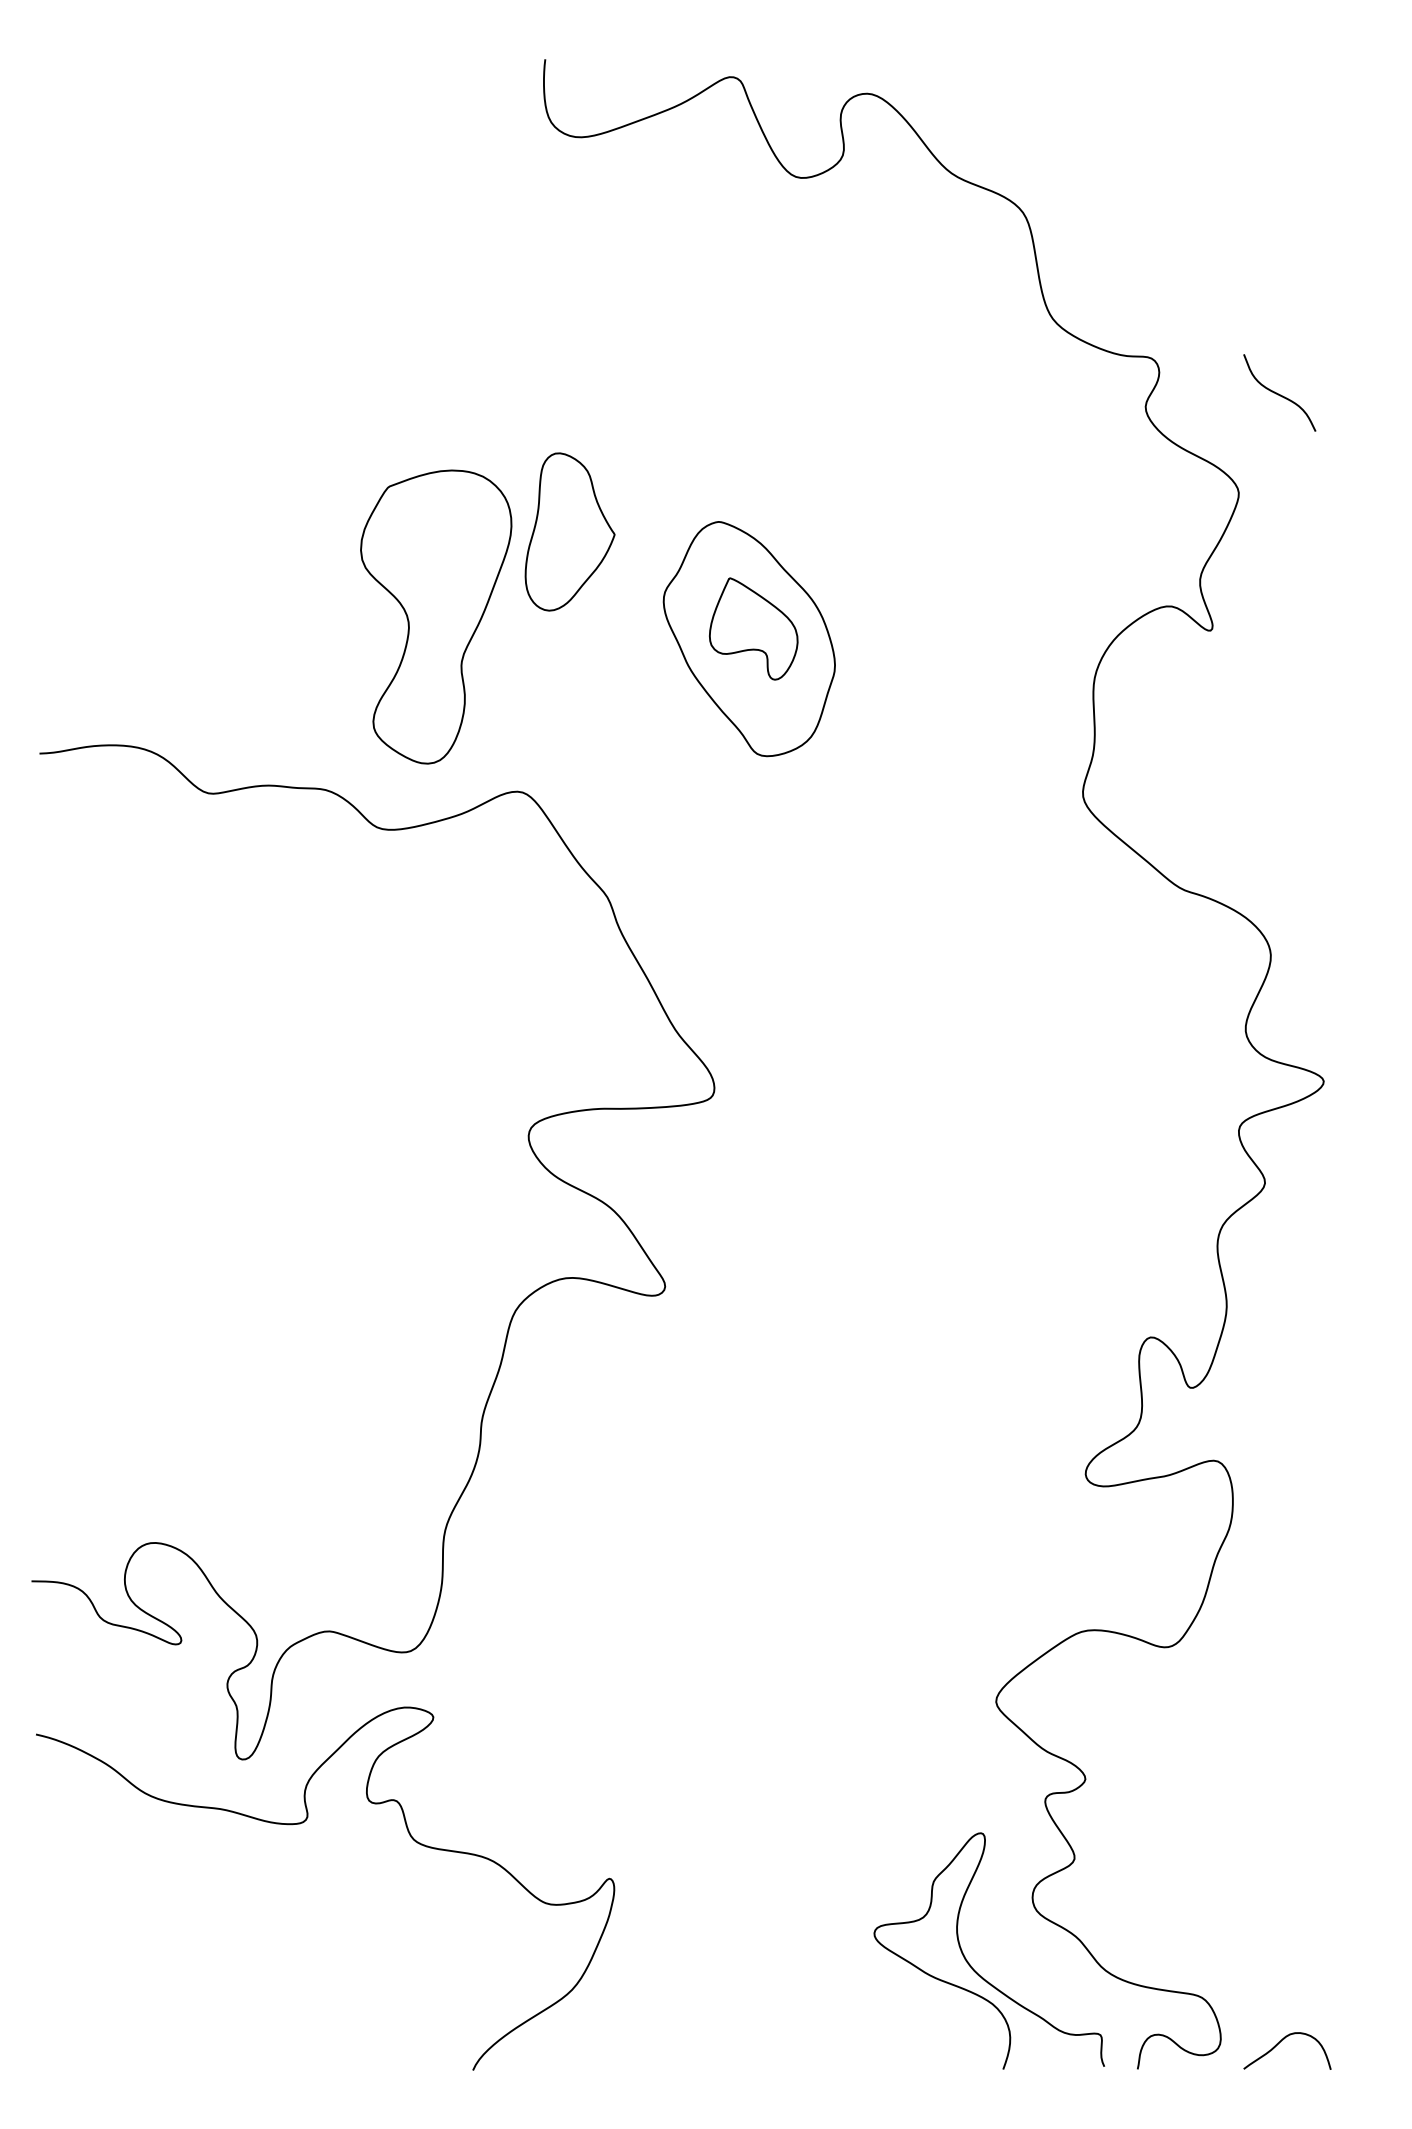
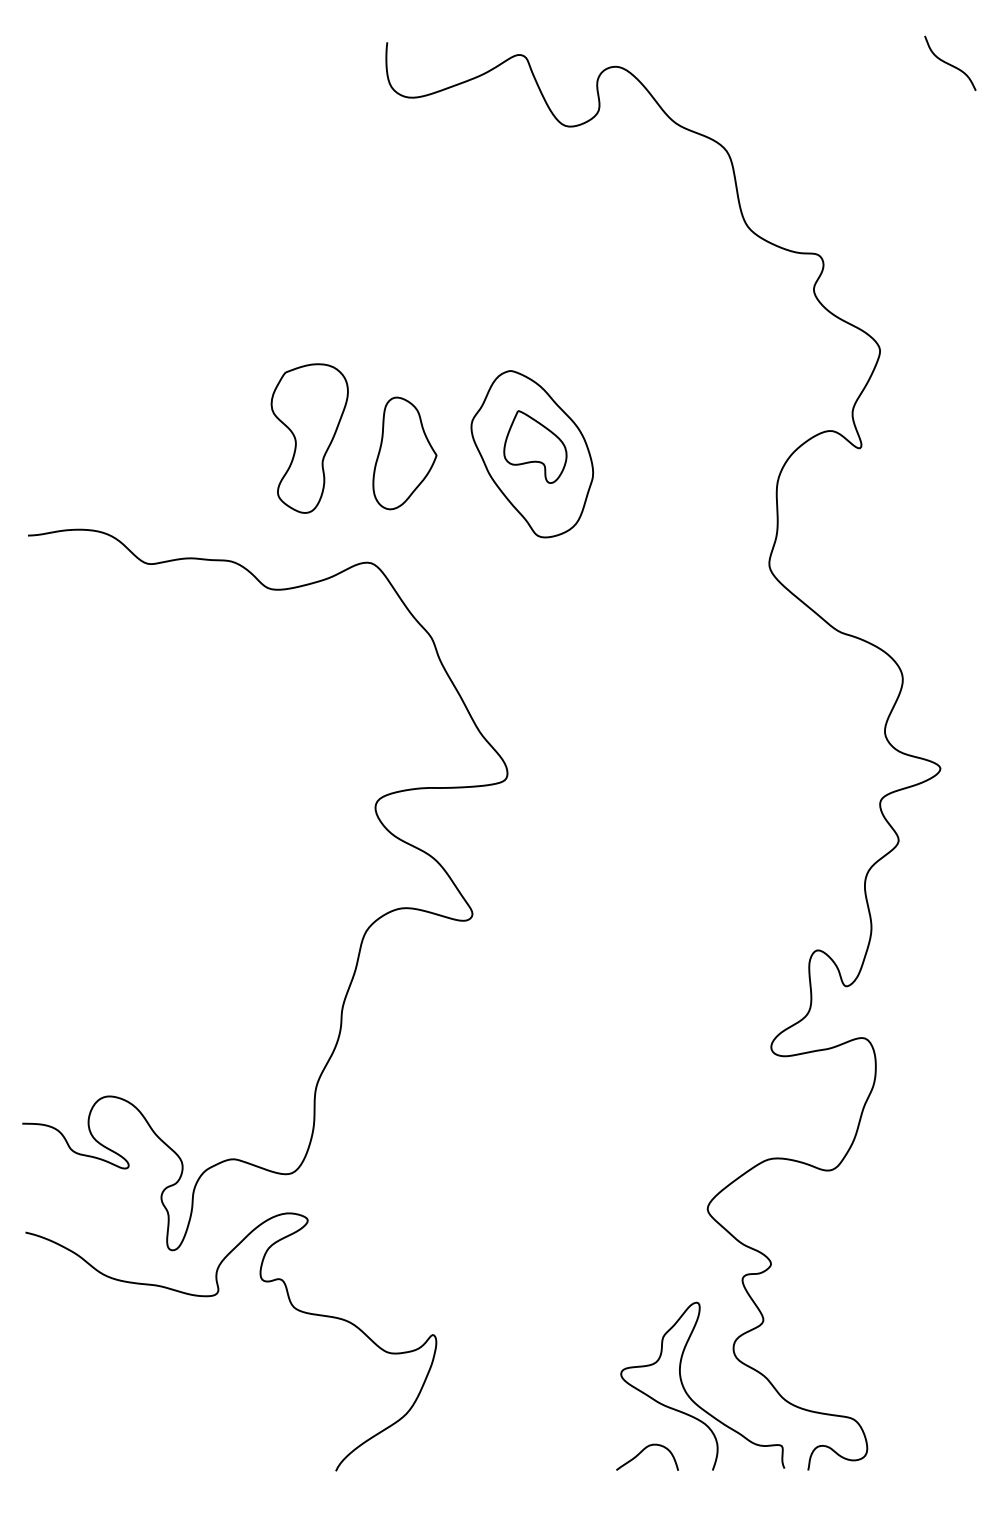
curve: (1278, 393) -> (949, 63), moved
part: (569, 531) -> (404, 453), moved
part: (435, 616) -> (309, 438), size x0.71
curve: (1280, 2042) -> (642, 1451), moved

